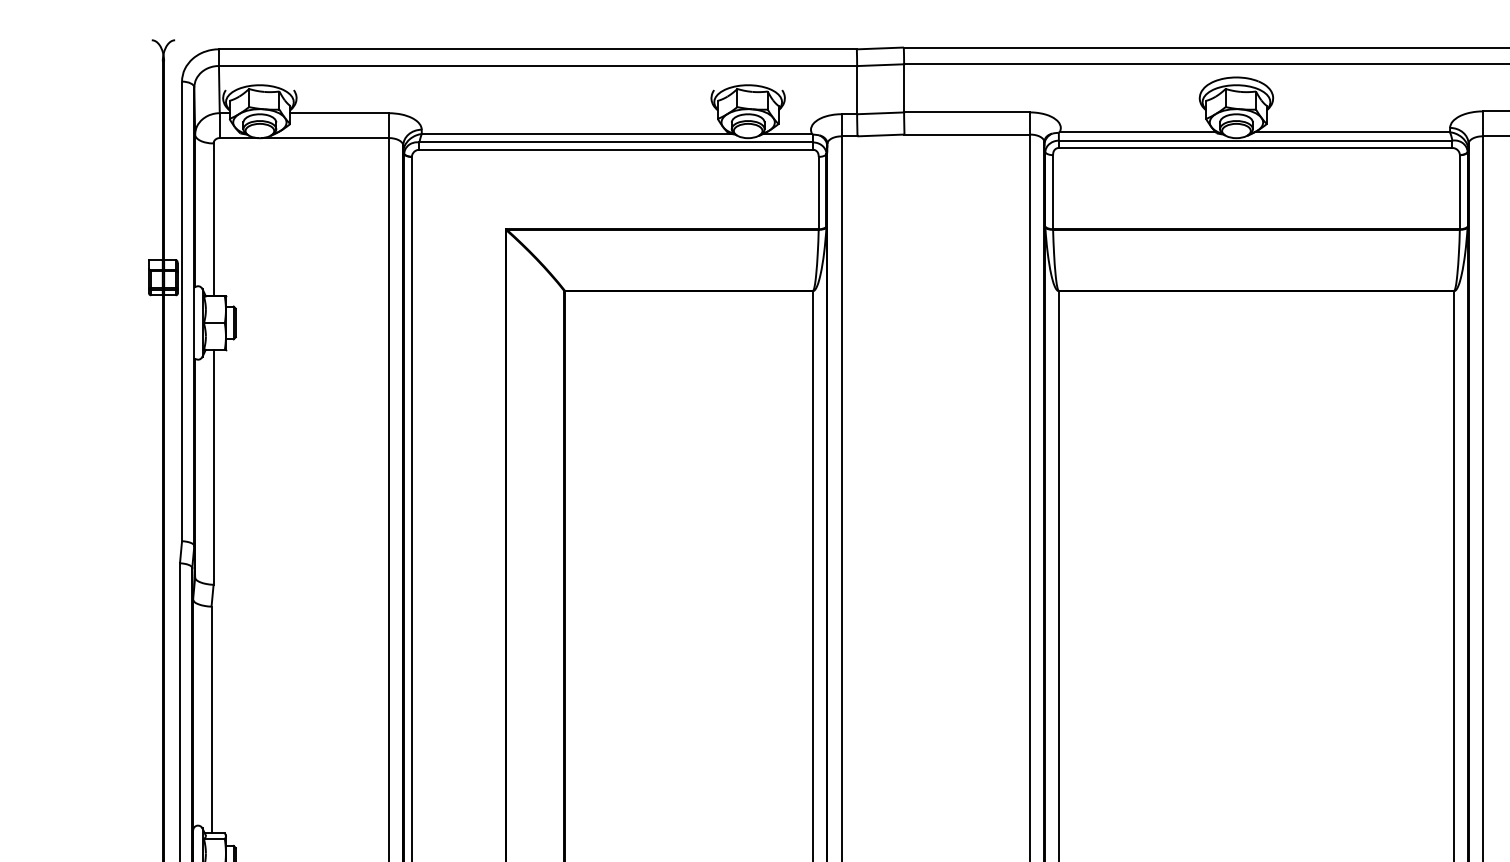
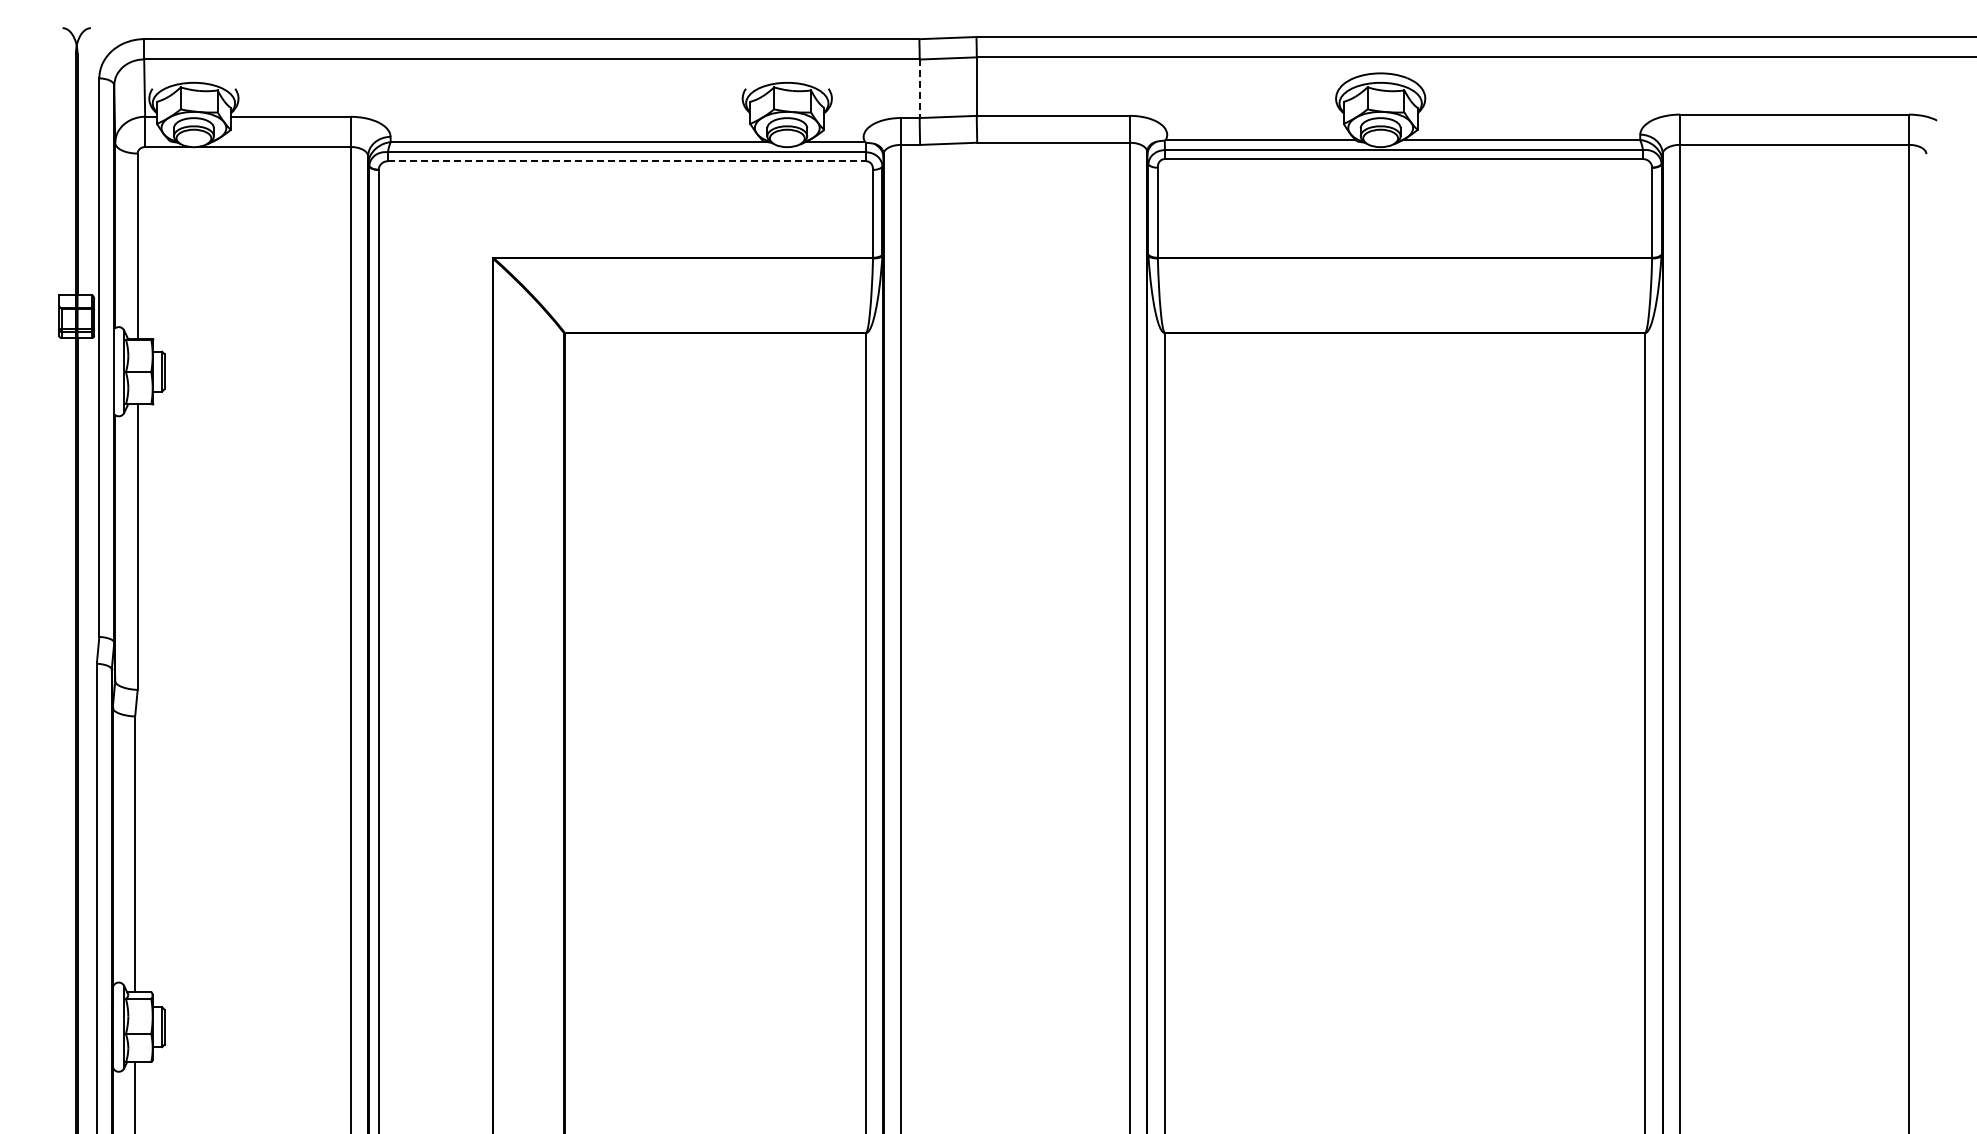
line: (856, 90) -> (919, 89), solid -> dashed
line: (616, 149) -> (627, 161), solid -> dashed

